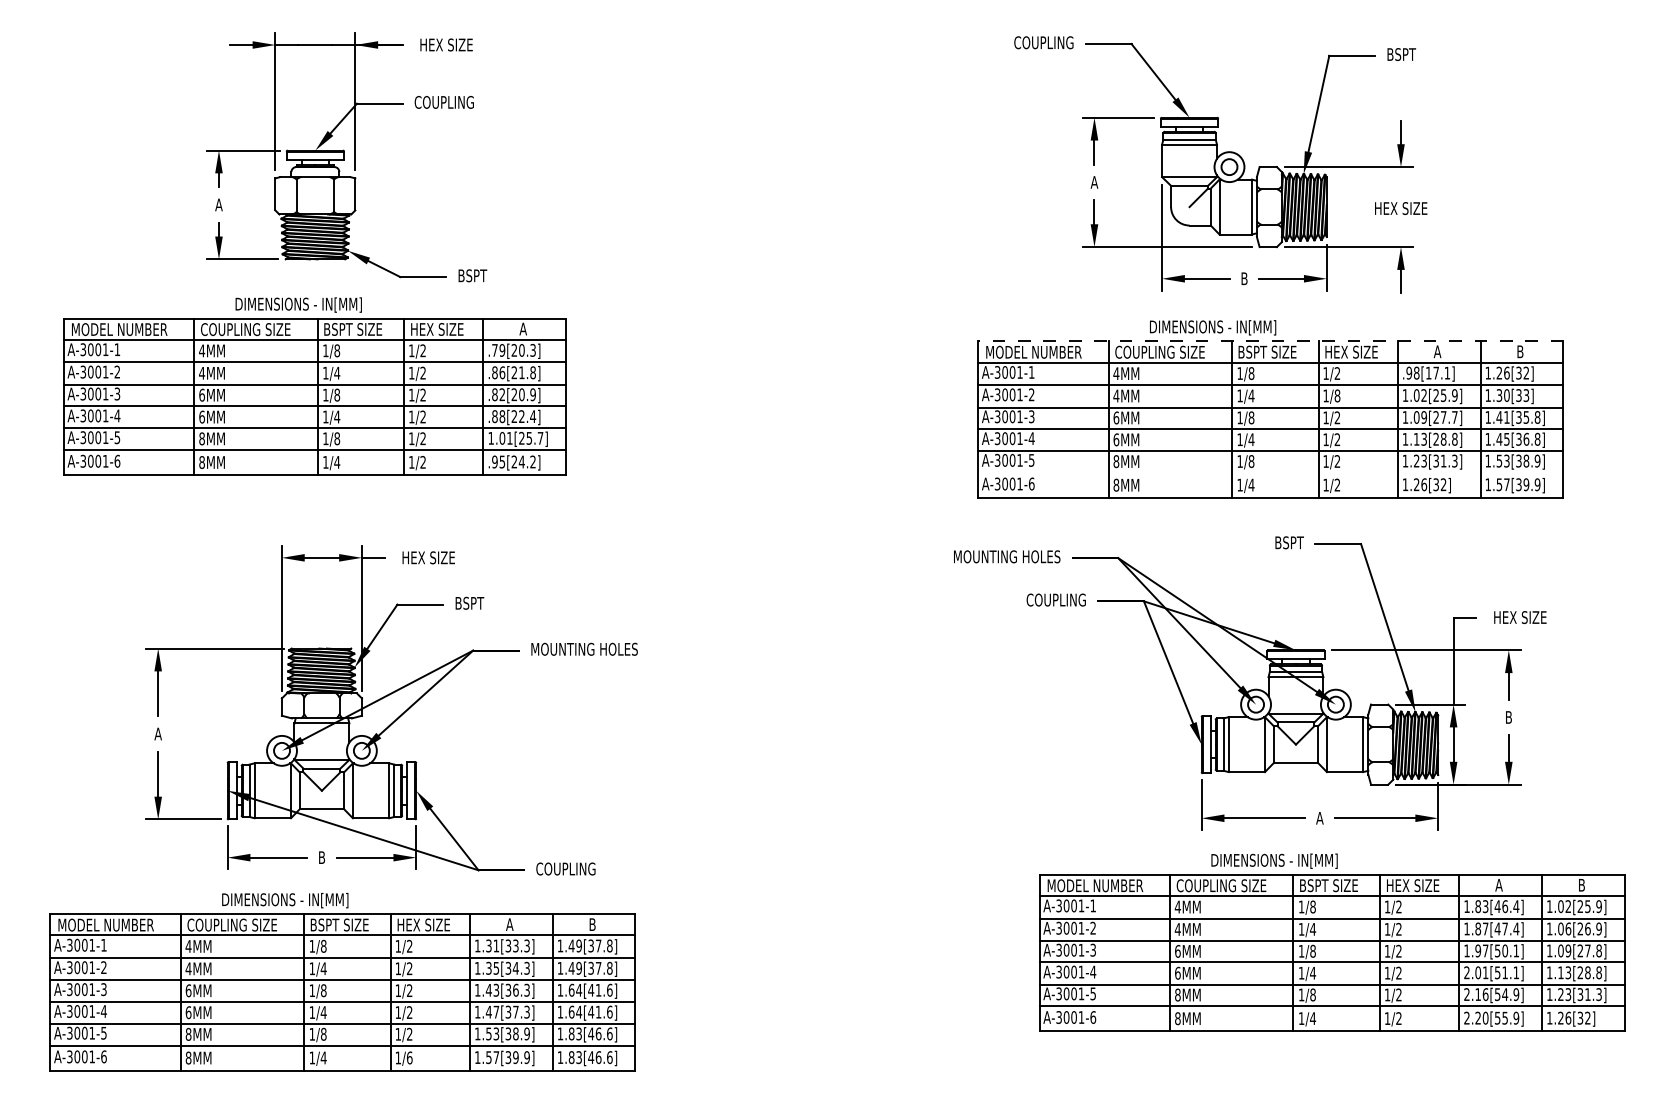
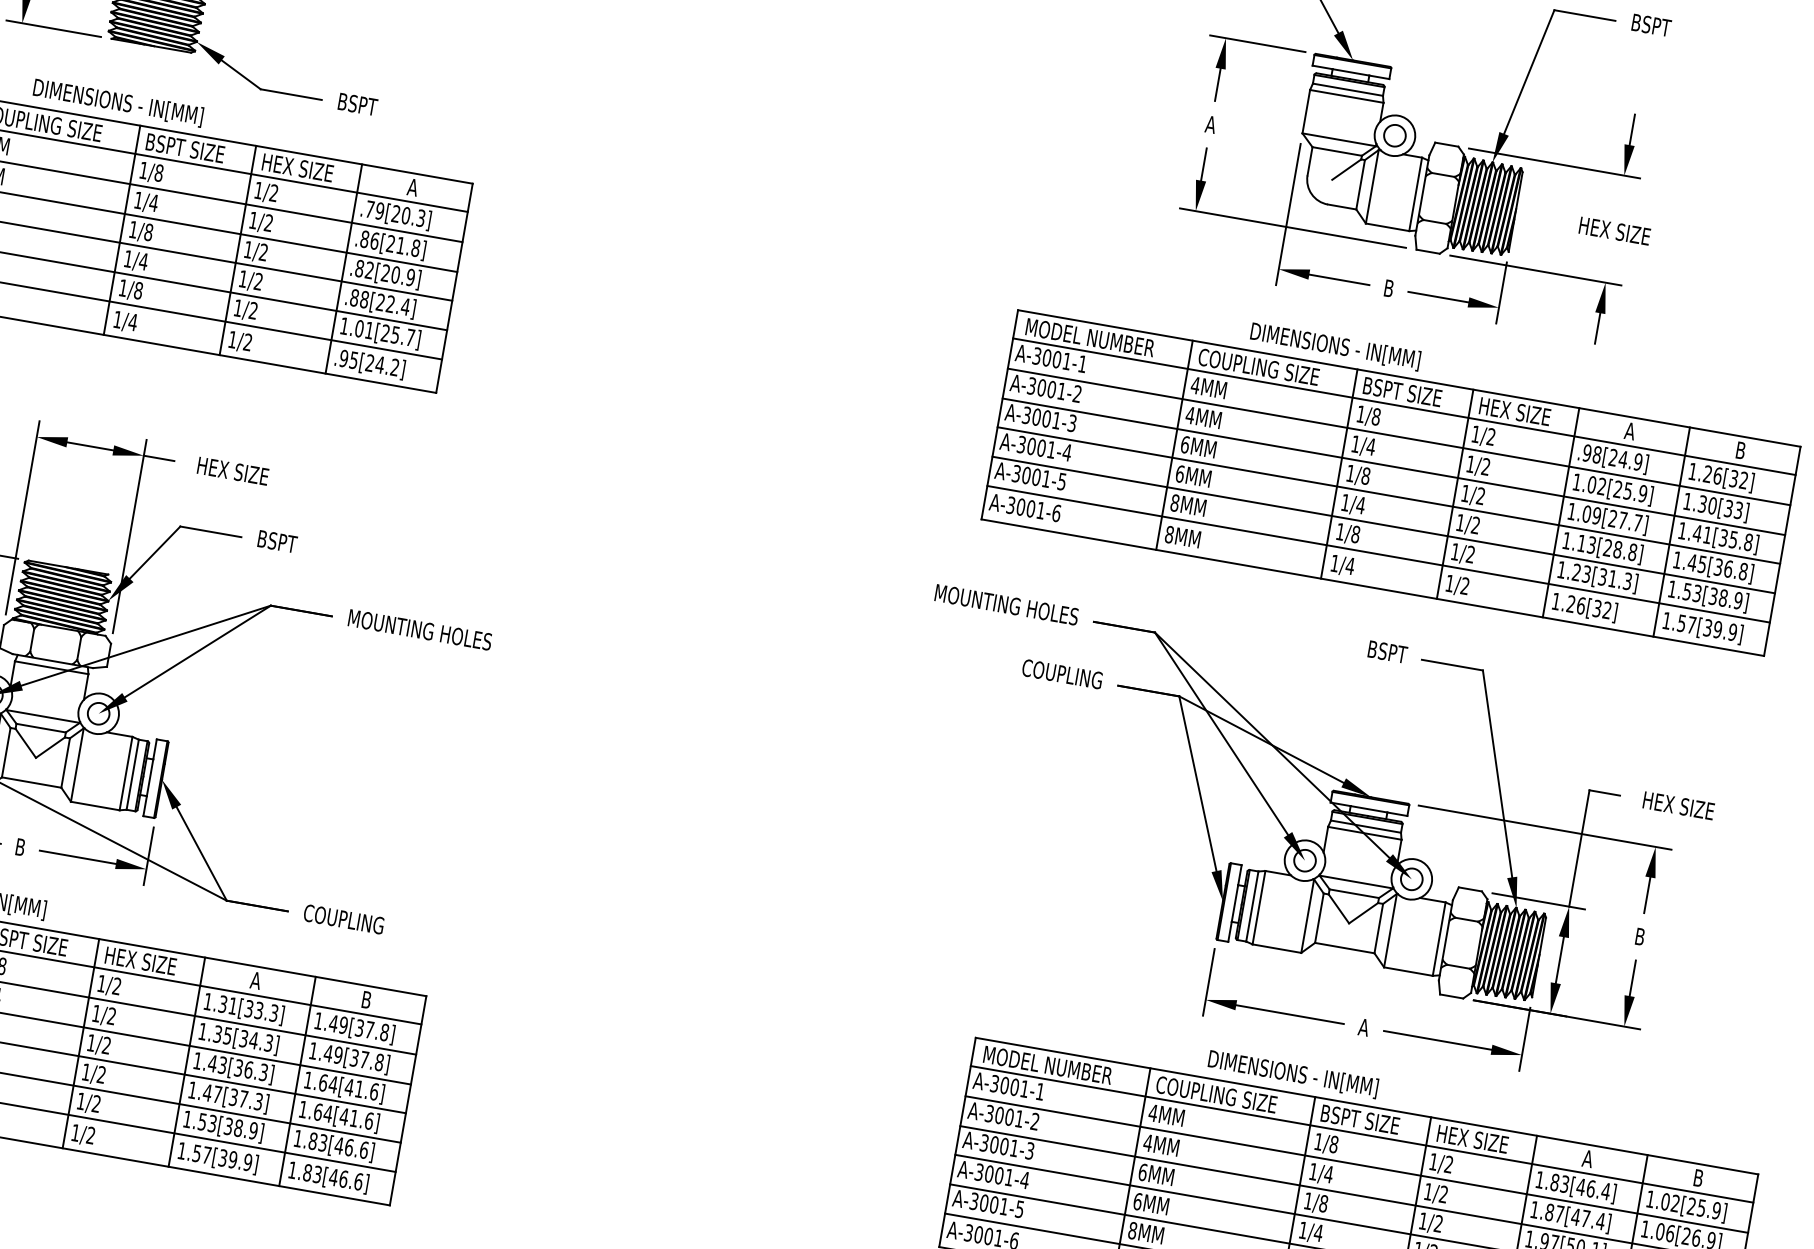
line: (1270, 341) -> (1409, 378), dashed -> solid
text: (1438, 372) -> (1626, 459), .98[17.1] -> .98[24.9]
text: (1337, 395) -> (1486, 466), 1/8 -> 1/2
line: (1270, 472) -> (1378, 553), added
text: (409, 1057) -> (90, 1134), 1/6 -> 1/2

